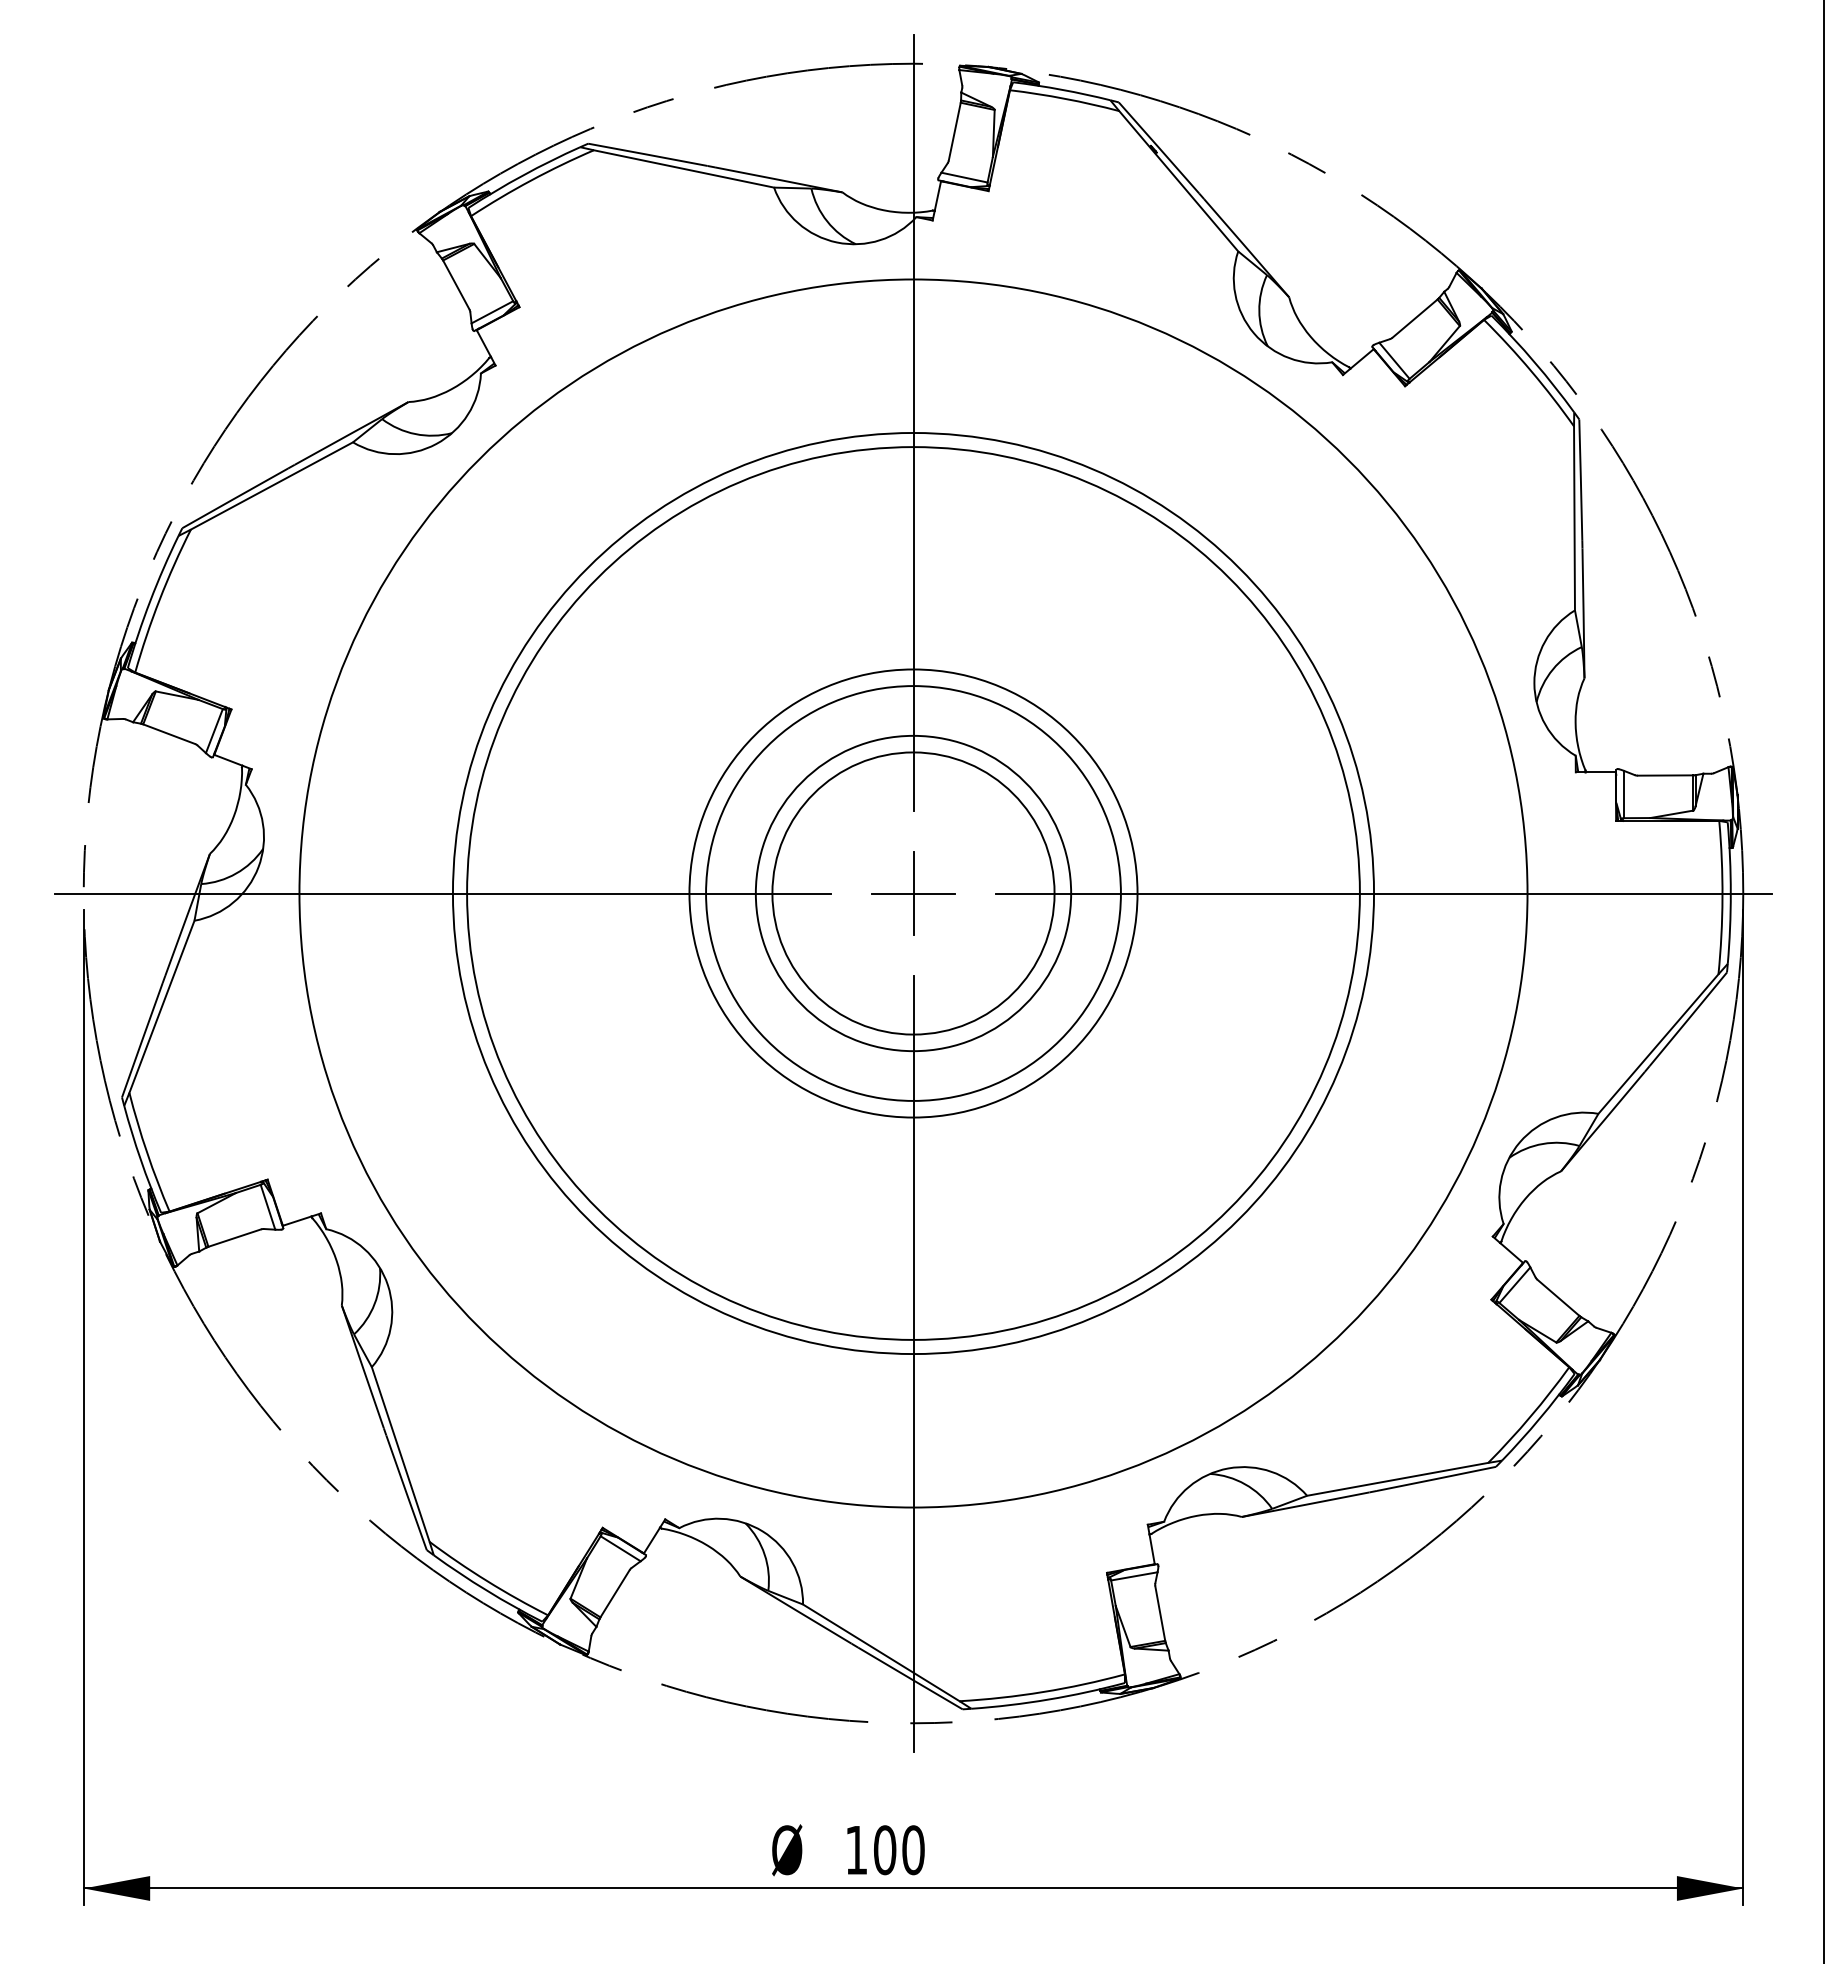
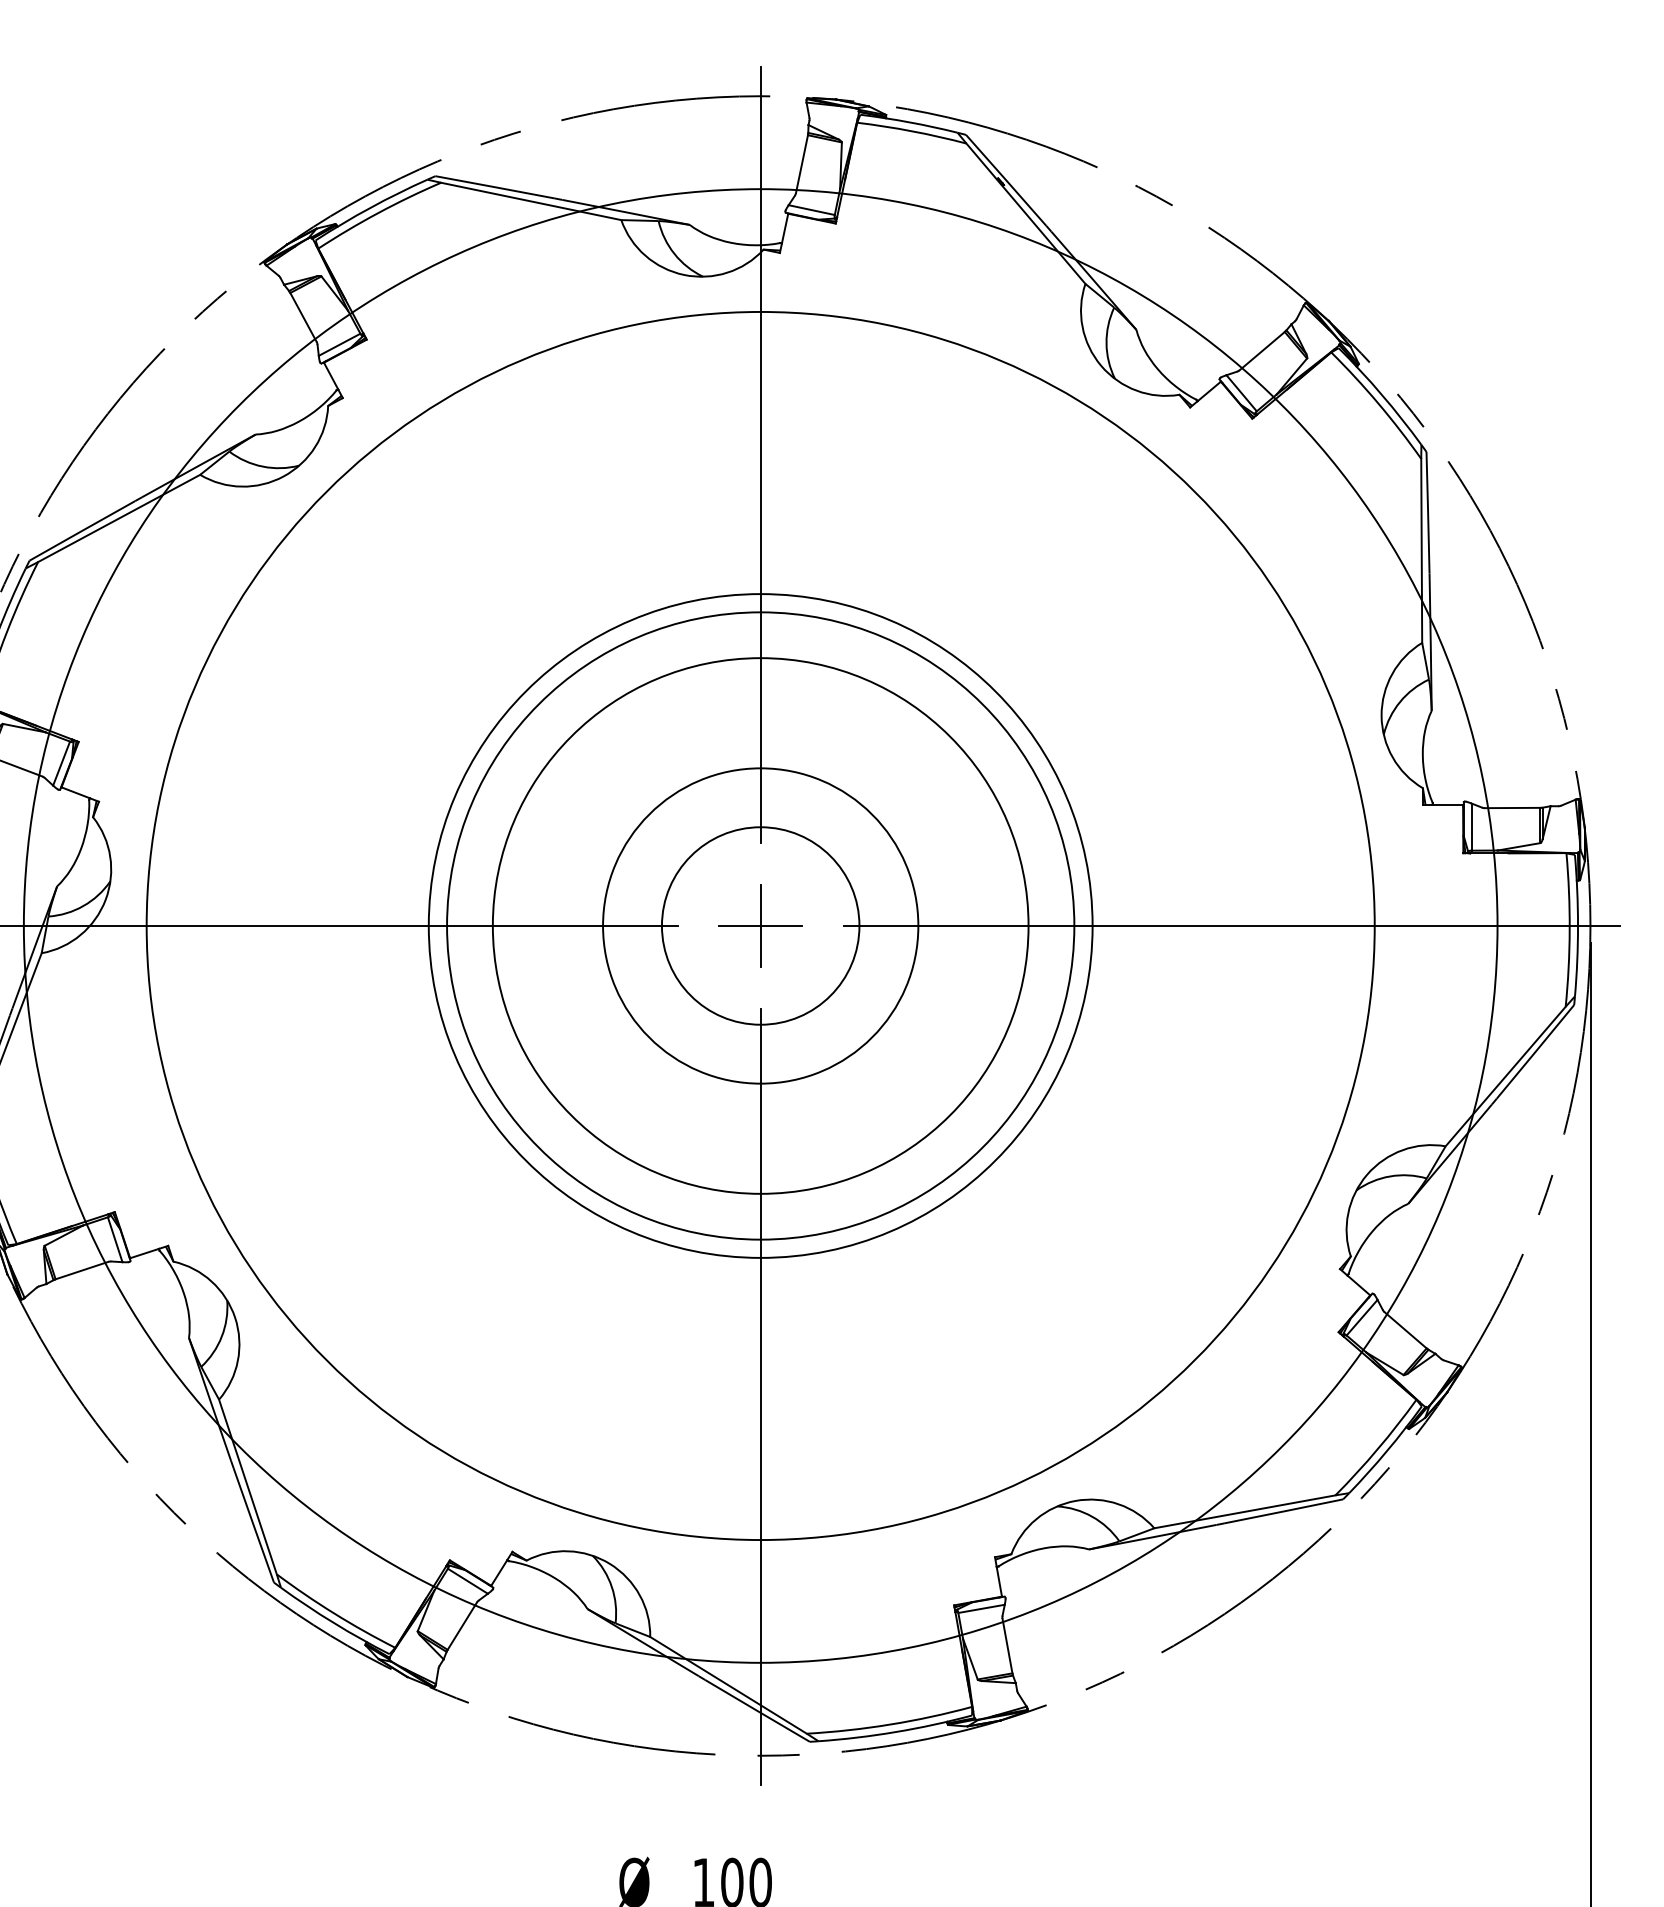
circle: (913, 893) -> (760, 925), size x0.6
circle: (913, 893) -> (760, 925), size x0.7
circle: (913, 893) -> (760, 925), size x1.4
circle: (913, 893) -> (760, 925), size x1.6
circle: (913, 893) -> (760, 925), size x1.6

